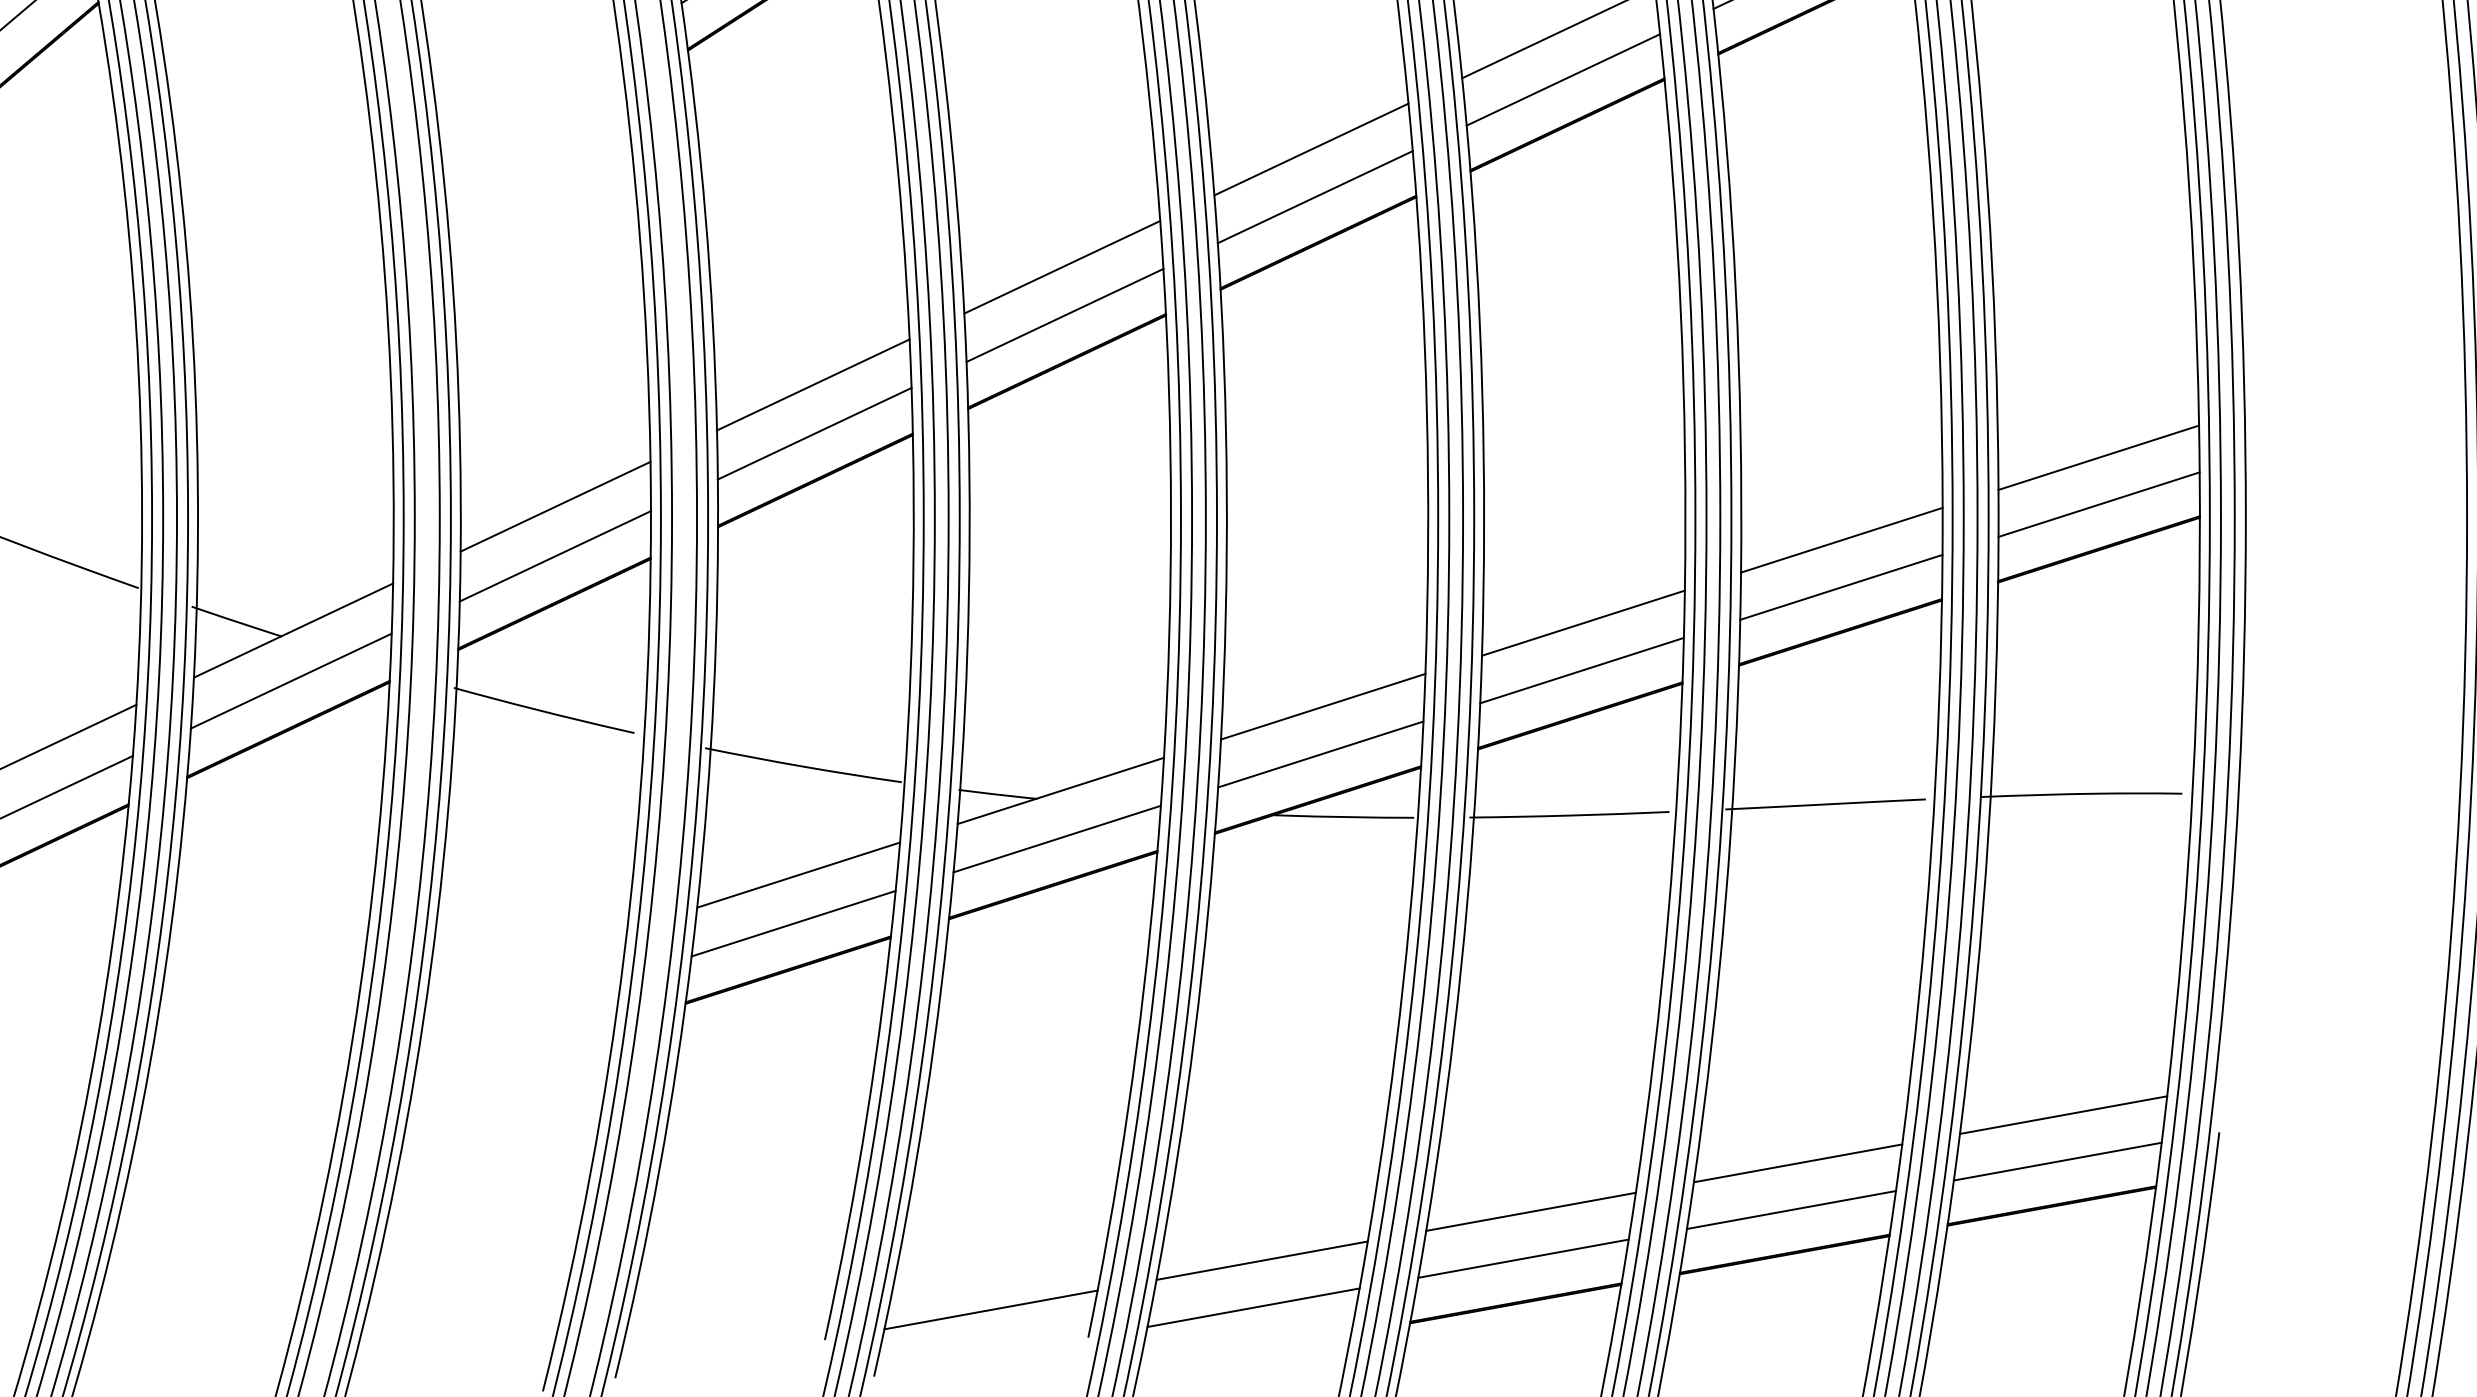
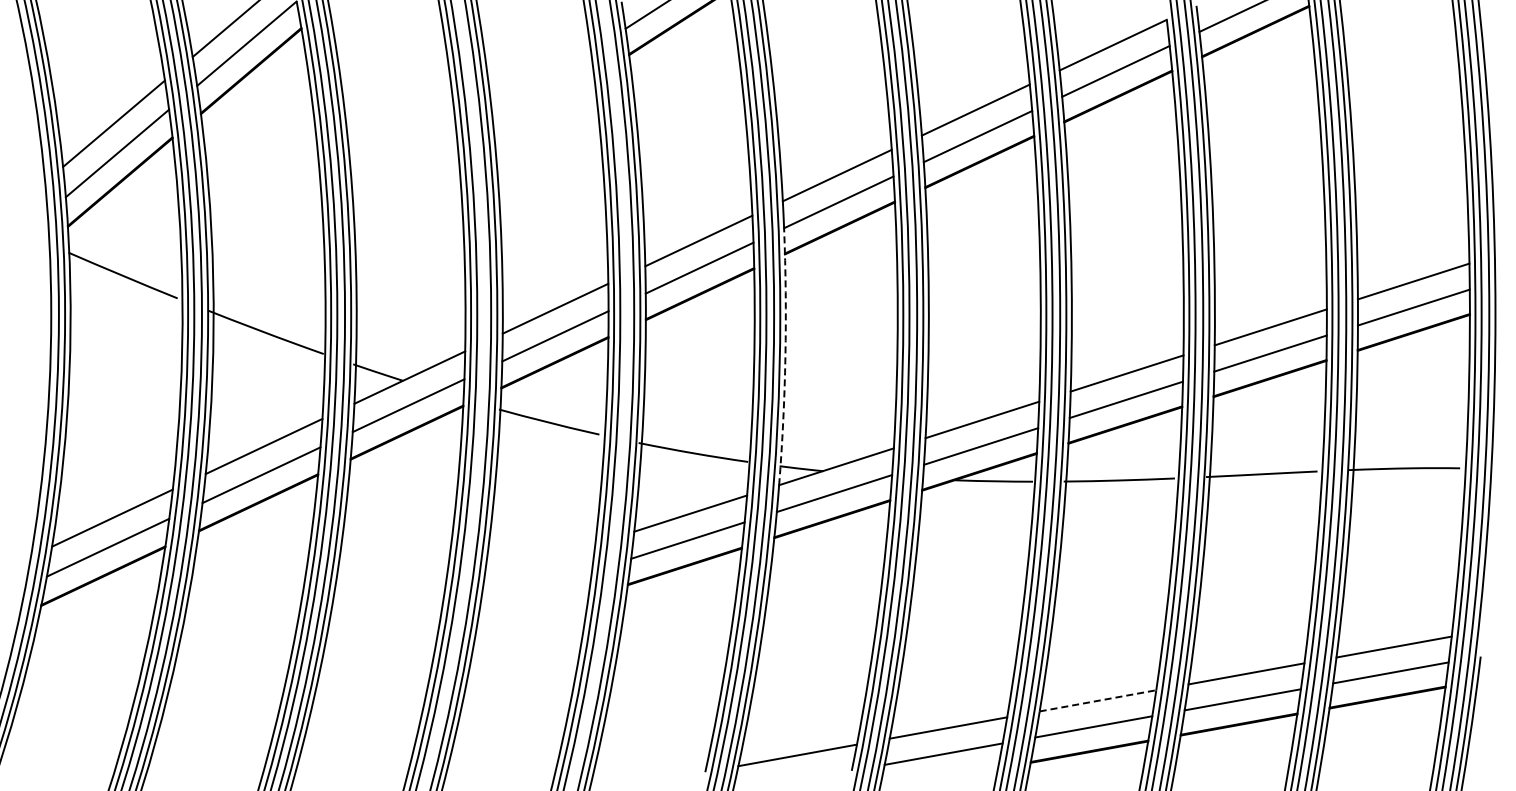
arc: (969, 592) -> (785, 356), solid -> dashed
line: (1531, 1211) -> (1098, 700), solid -> dashed

